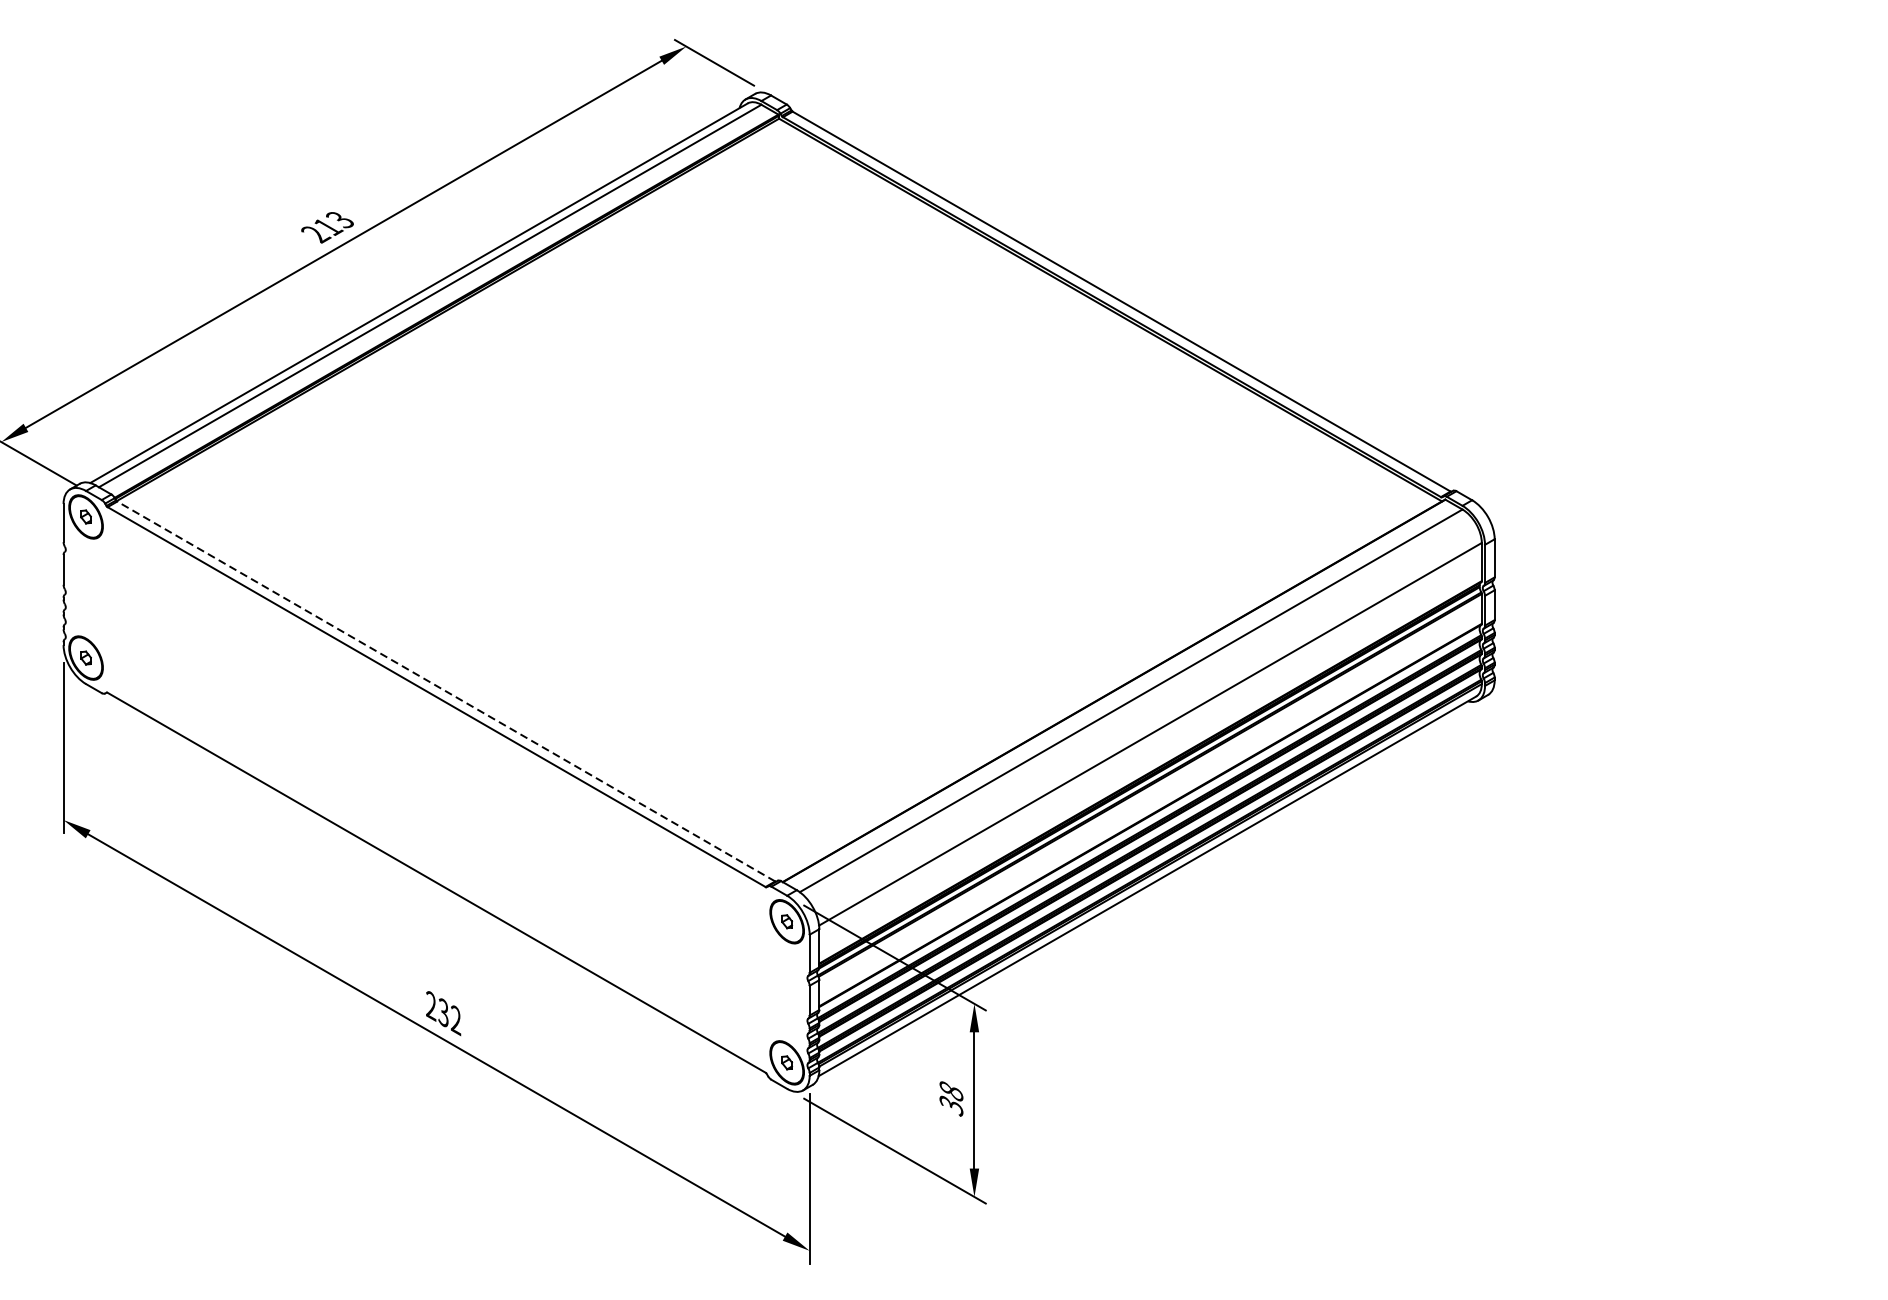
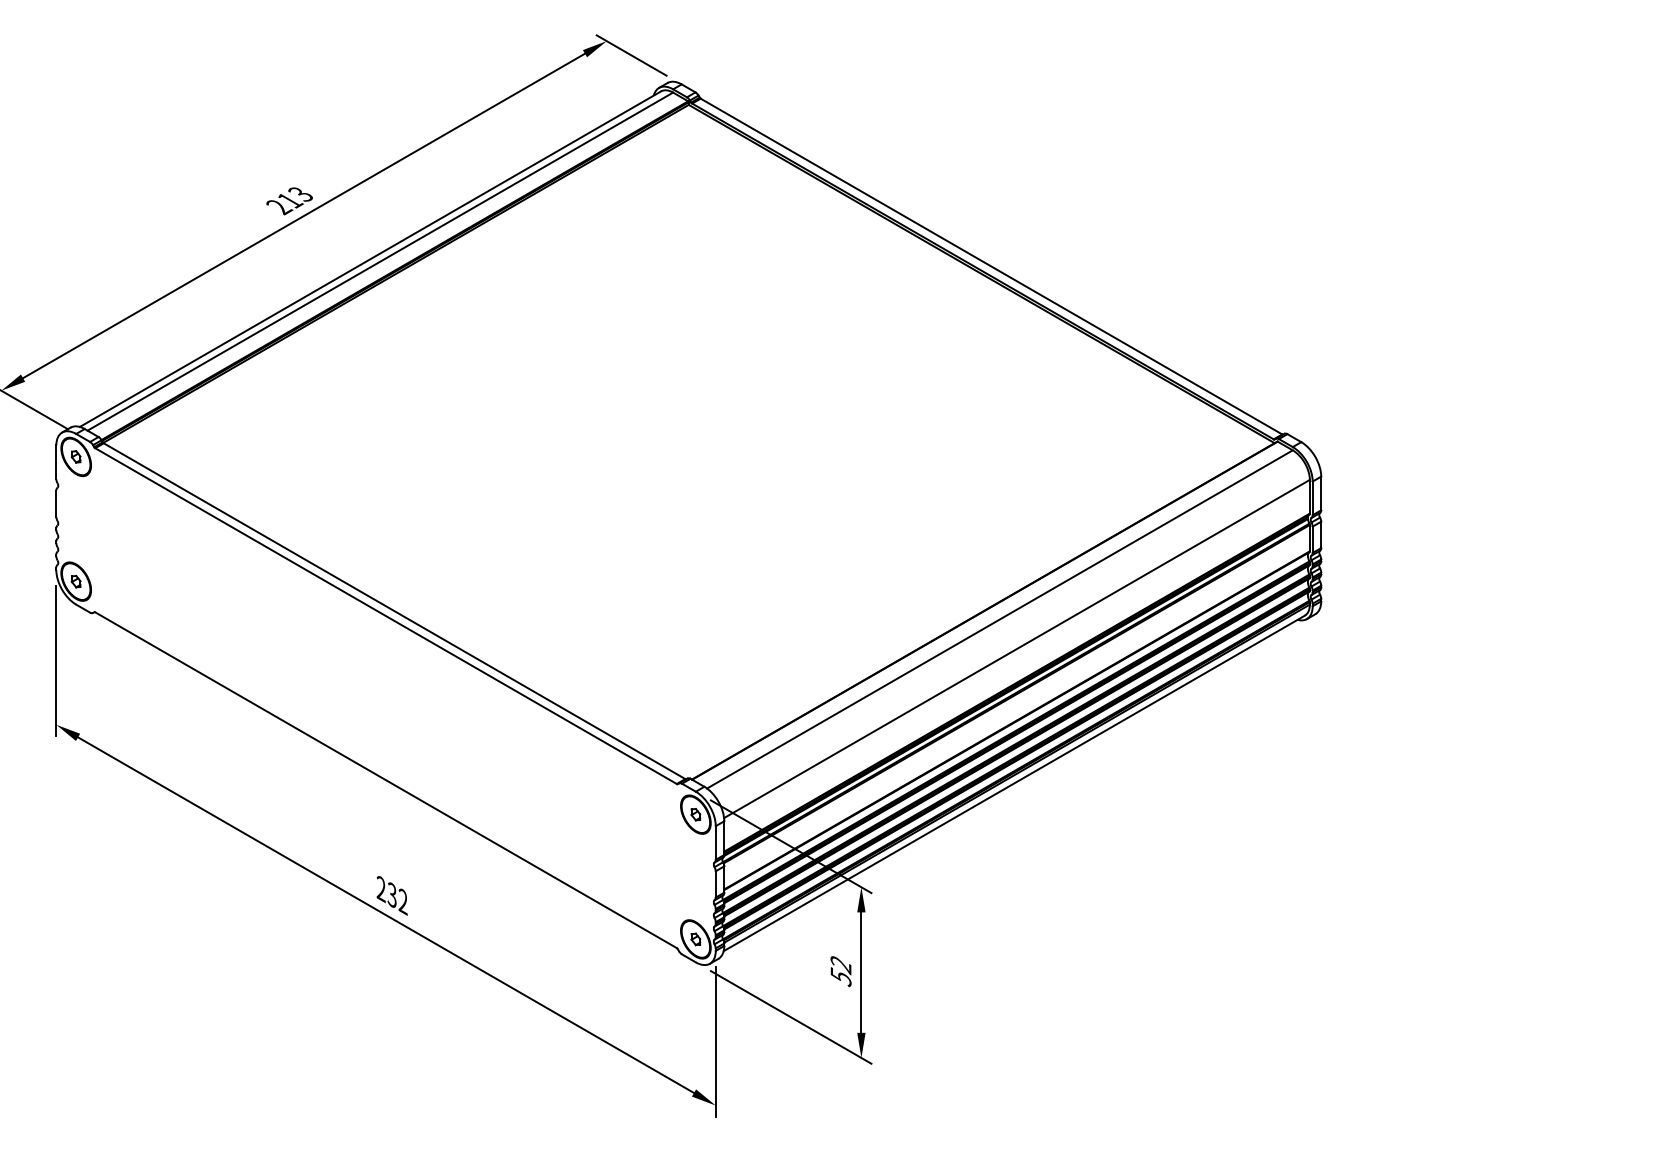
line: (446, 691) -> (394, 611), dashed -> solid
text: (950, 1099) -> (840, 971), 38 -> 52

